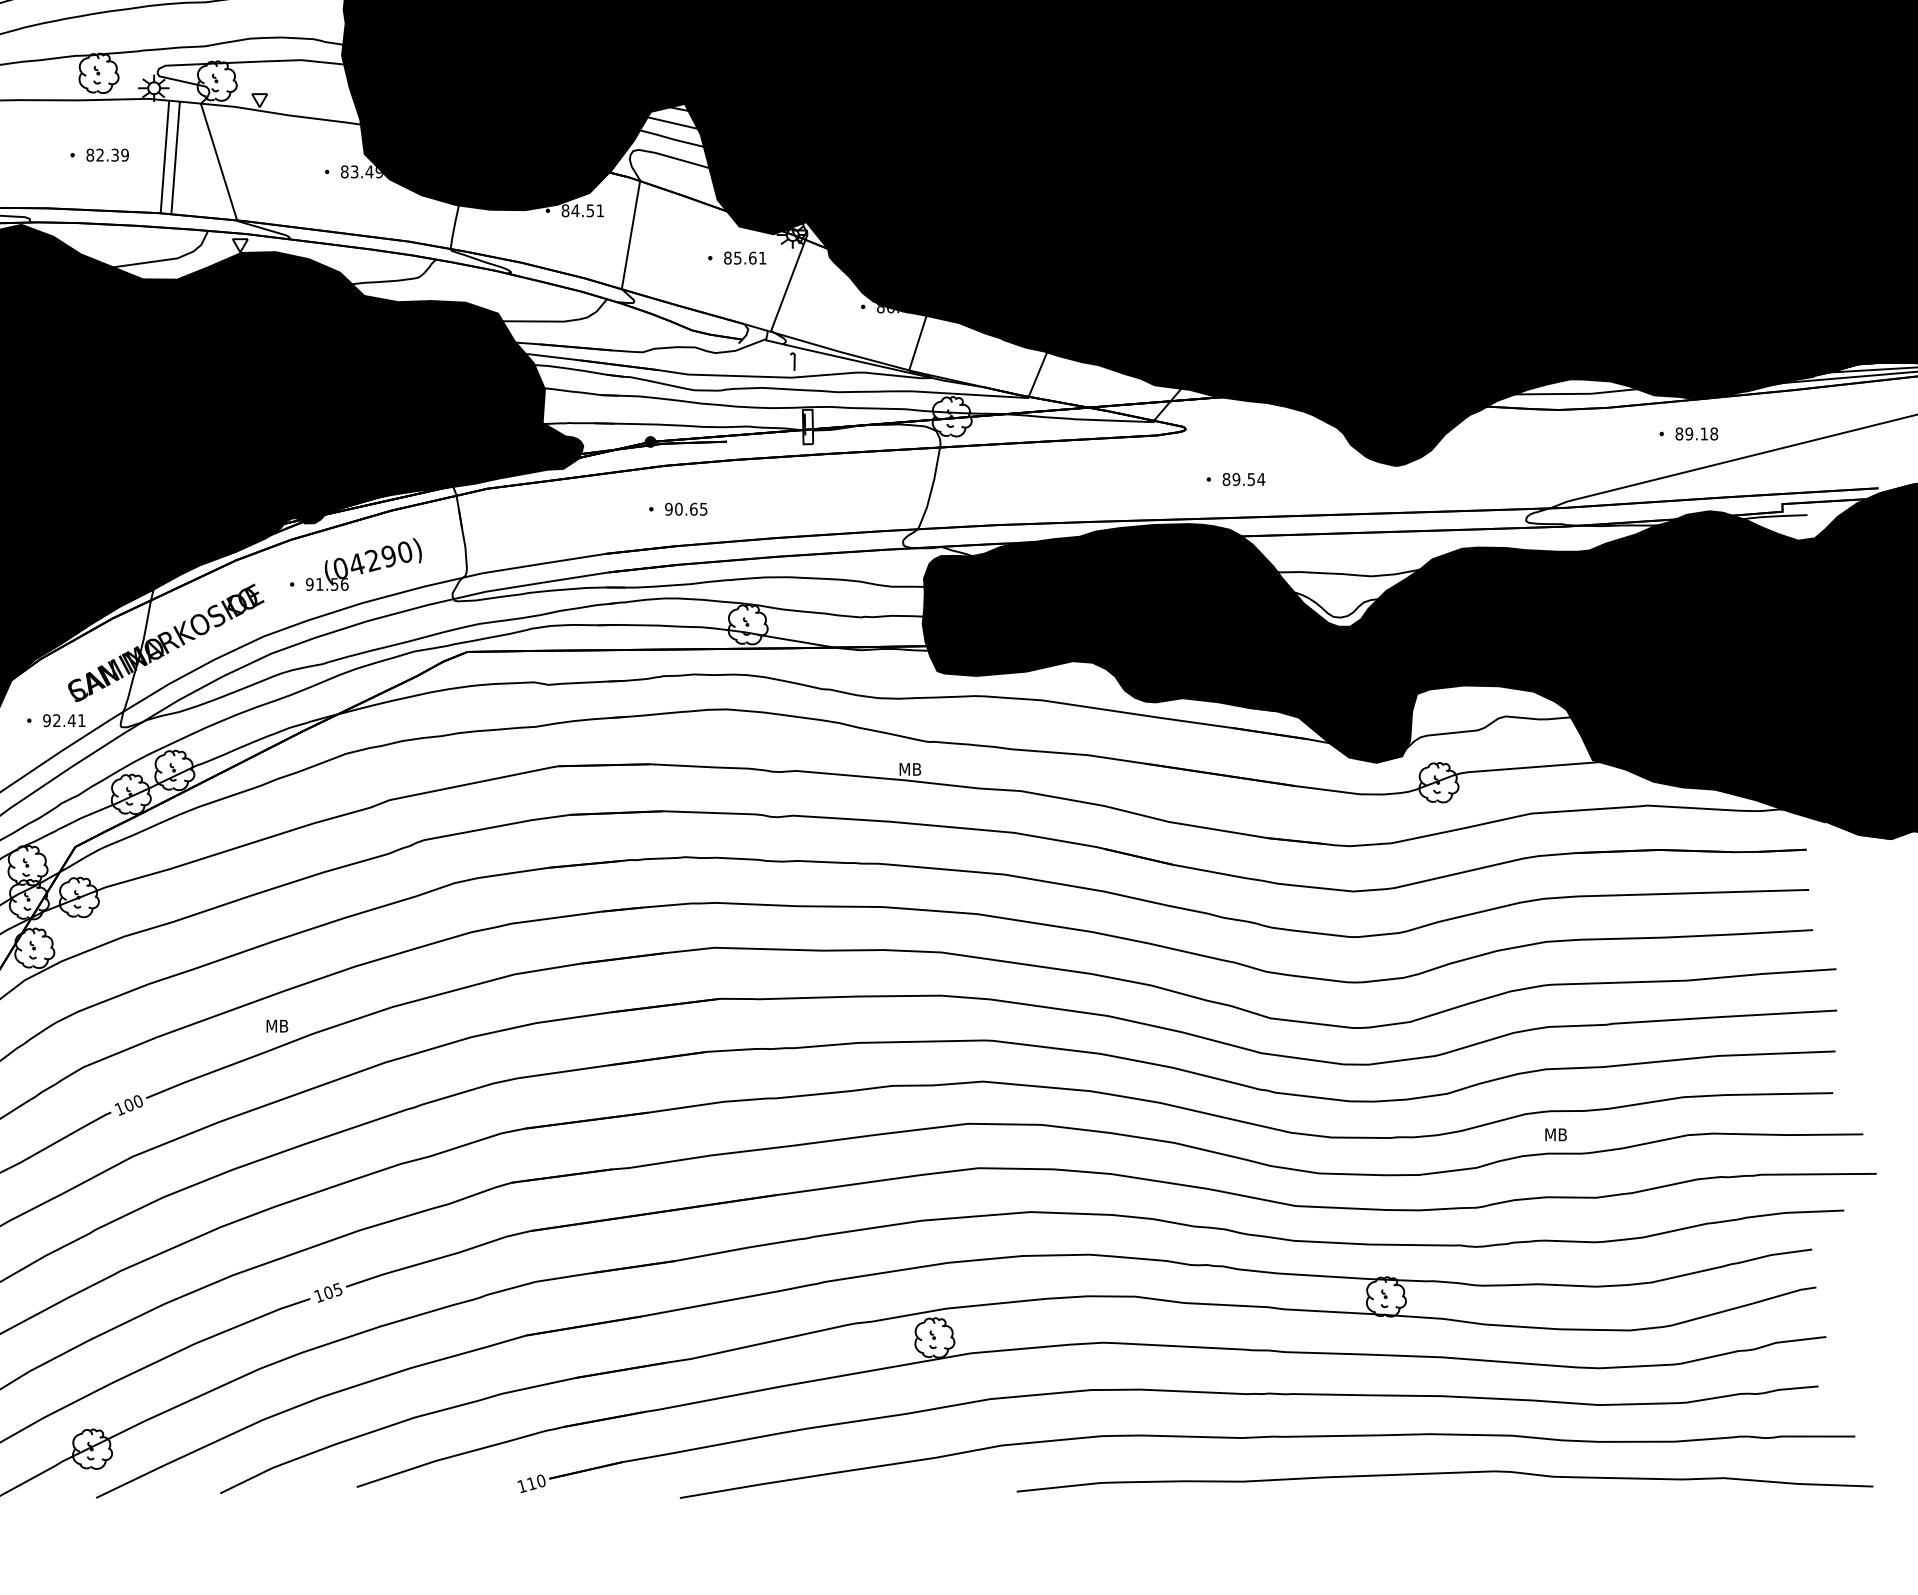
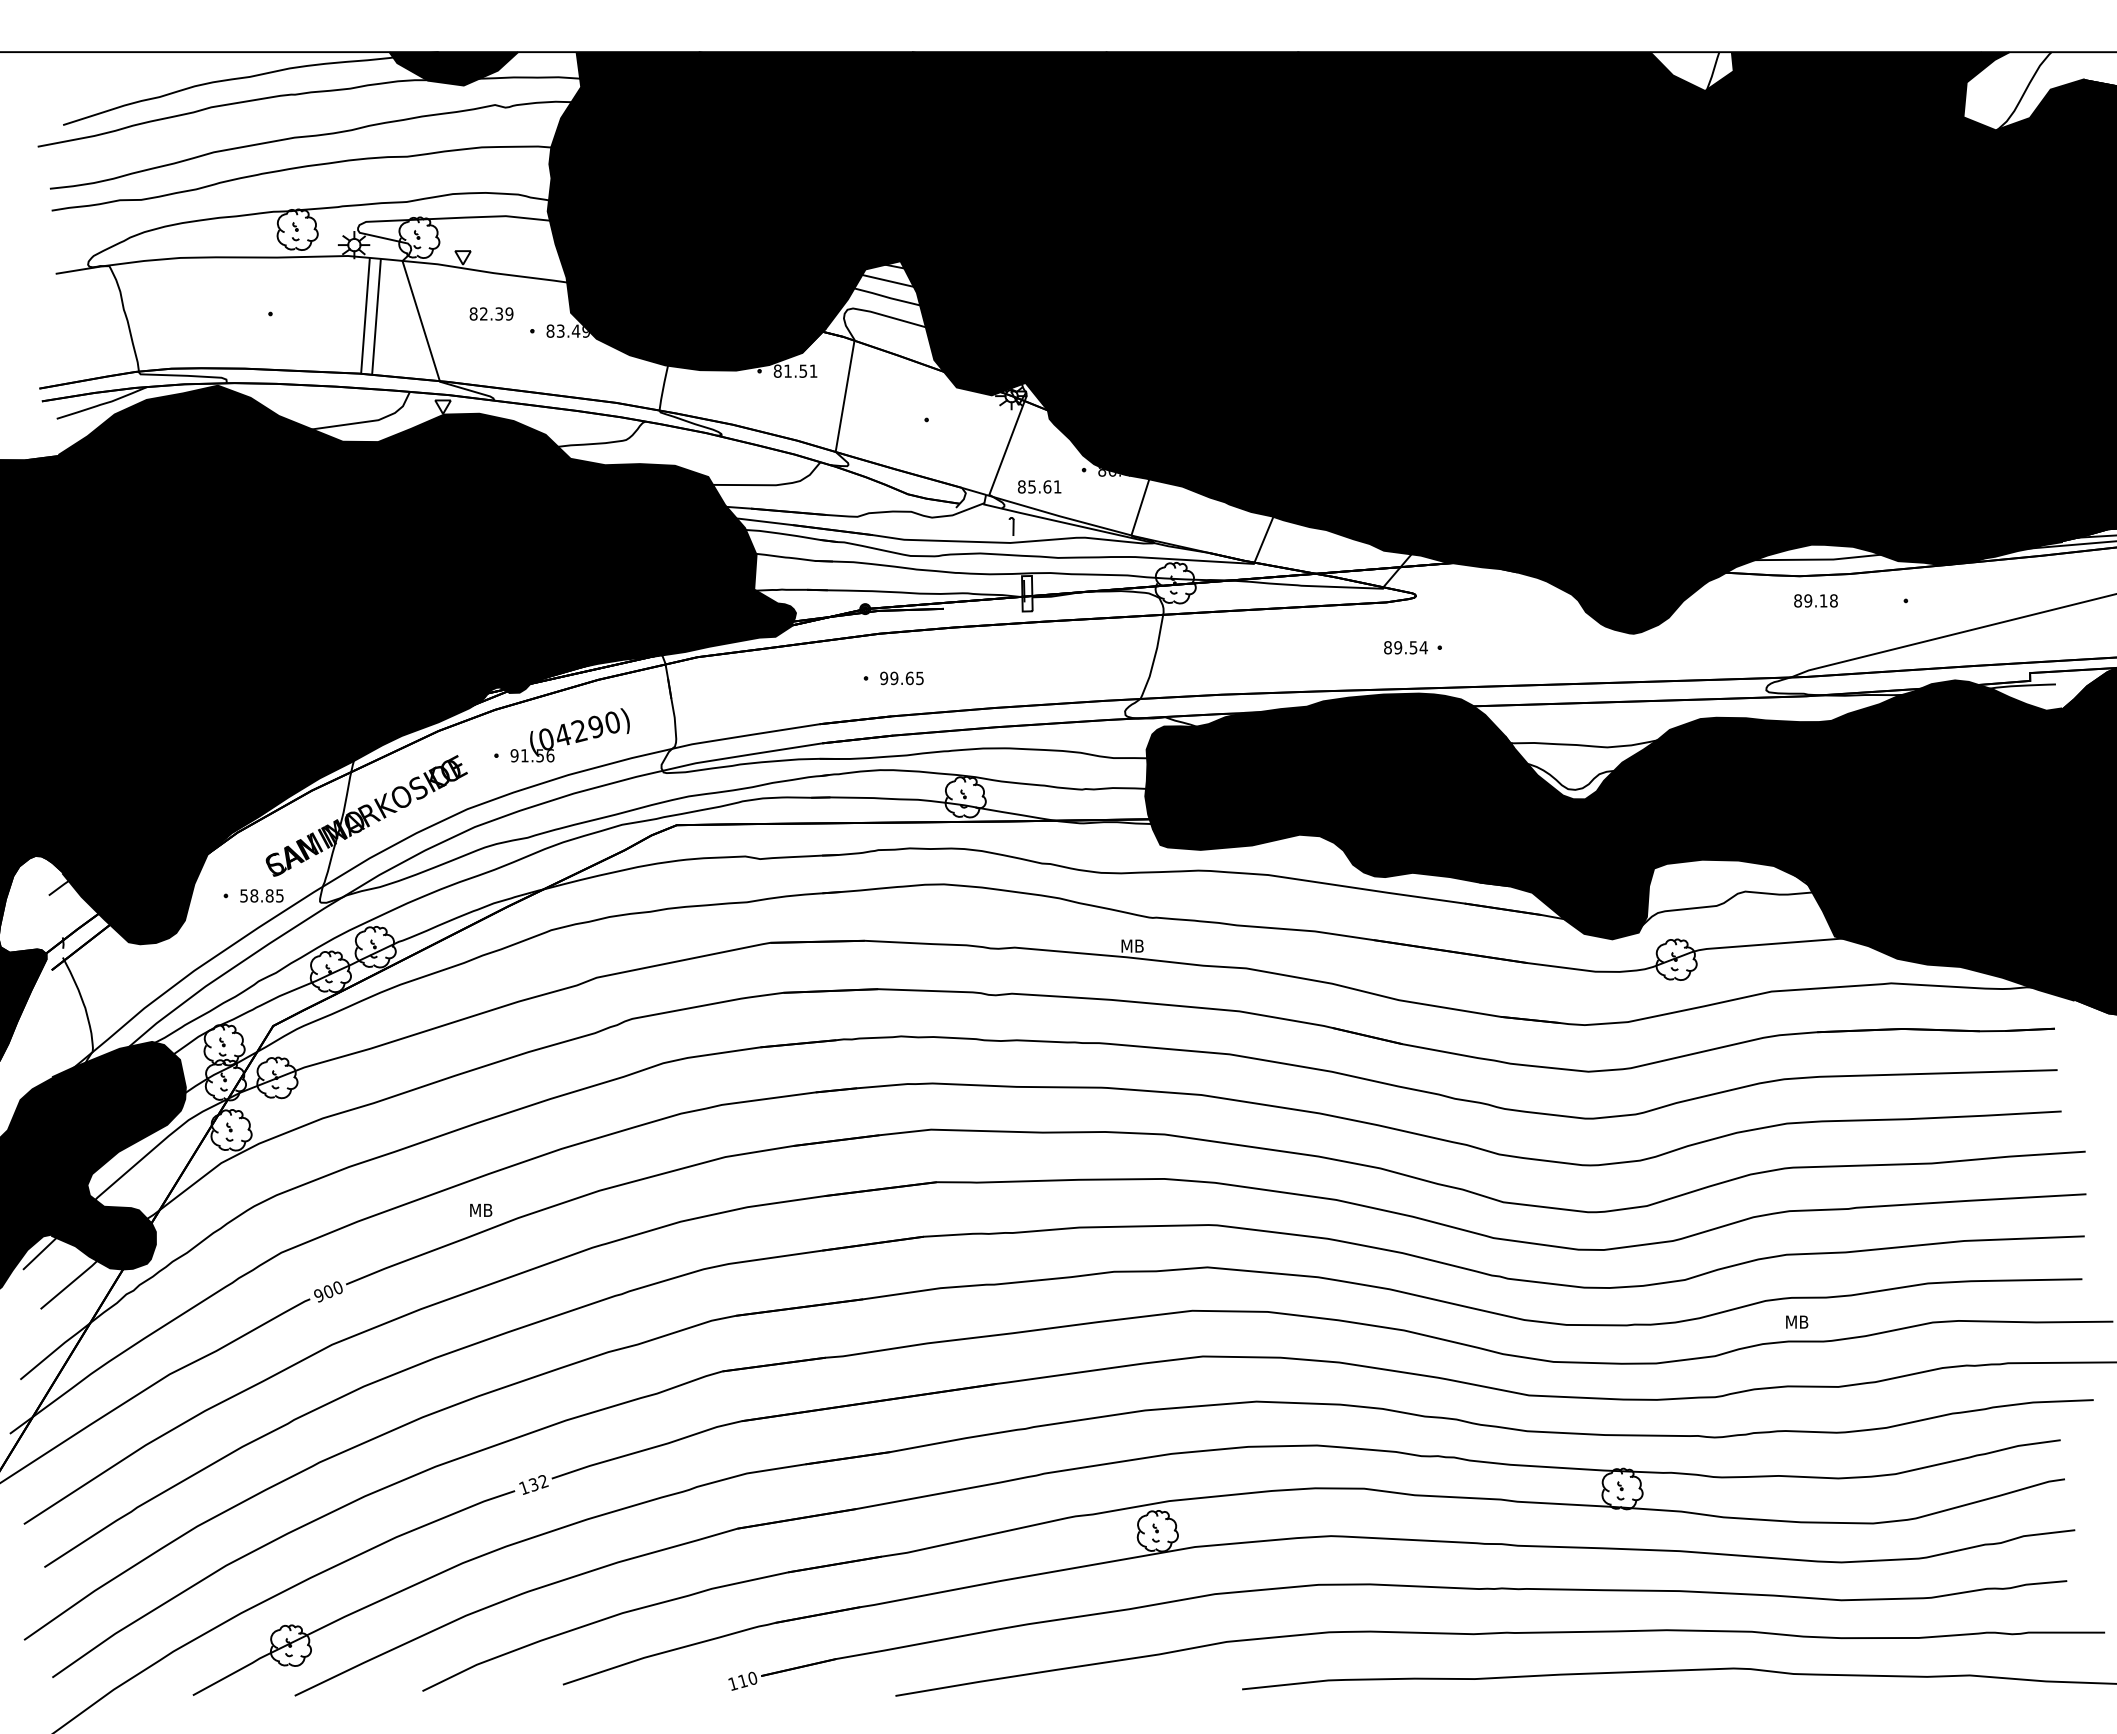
text: (107, 154) -> (491, 313), moved
text: (575, 210) -> (787, 370), 84.51 -> 81.51
text: (745, 257) -> (1039, 486), moved
text: (1696, 433) -> (1815, 600), moved
text: (1243, 479) -> (1405, 647), moved
text: (678, 509) -> (894, 678), 90.65 -> 99.65
text: (63, 720) -> (261, 895), 92.41 -> 58.85
text: (120, 1108) -> (319, 1295), 100 -> 900
text: (333, 1290) -> (538, 1482), 105 -> 132

